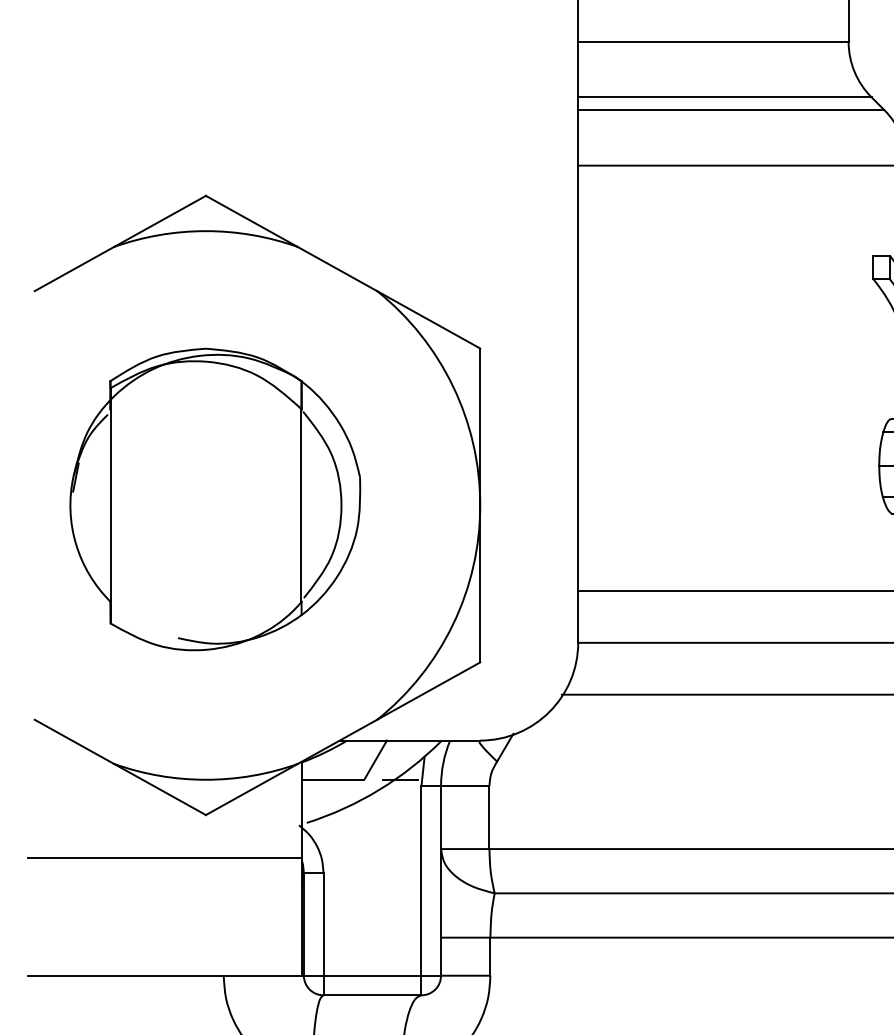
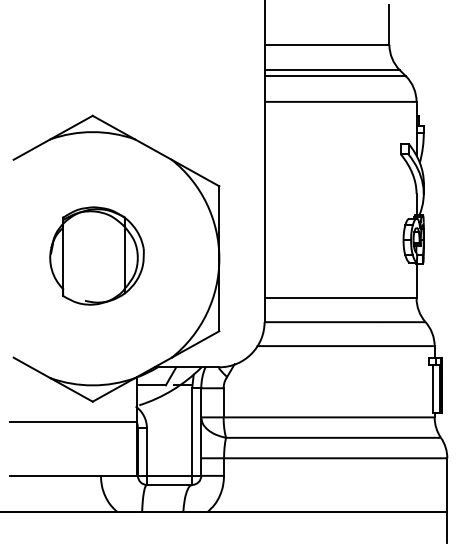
part: (214, 498) -> (96, 255), size x0.7

